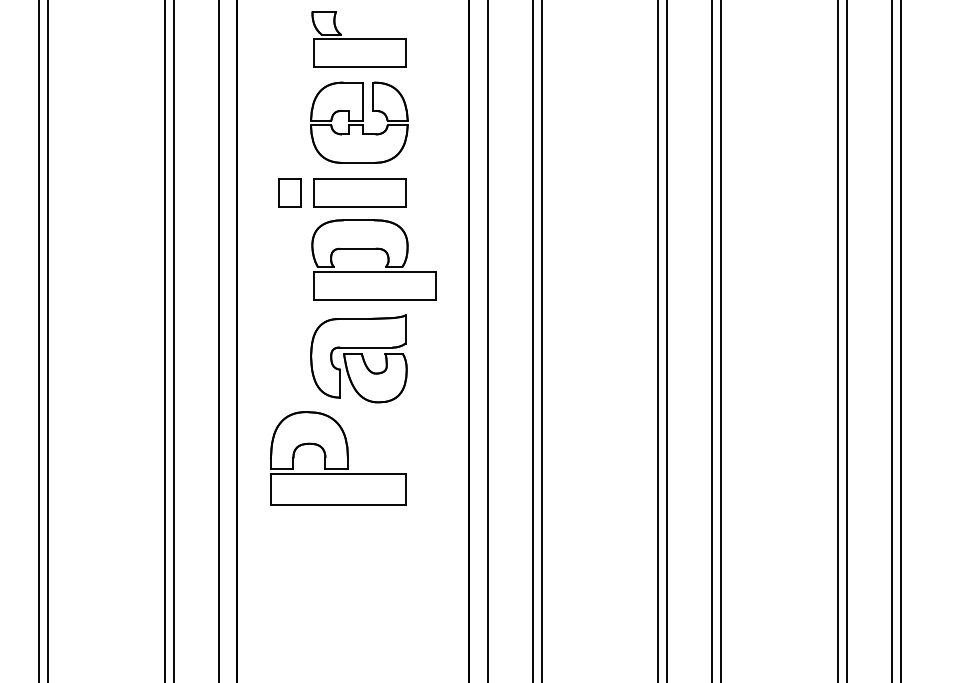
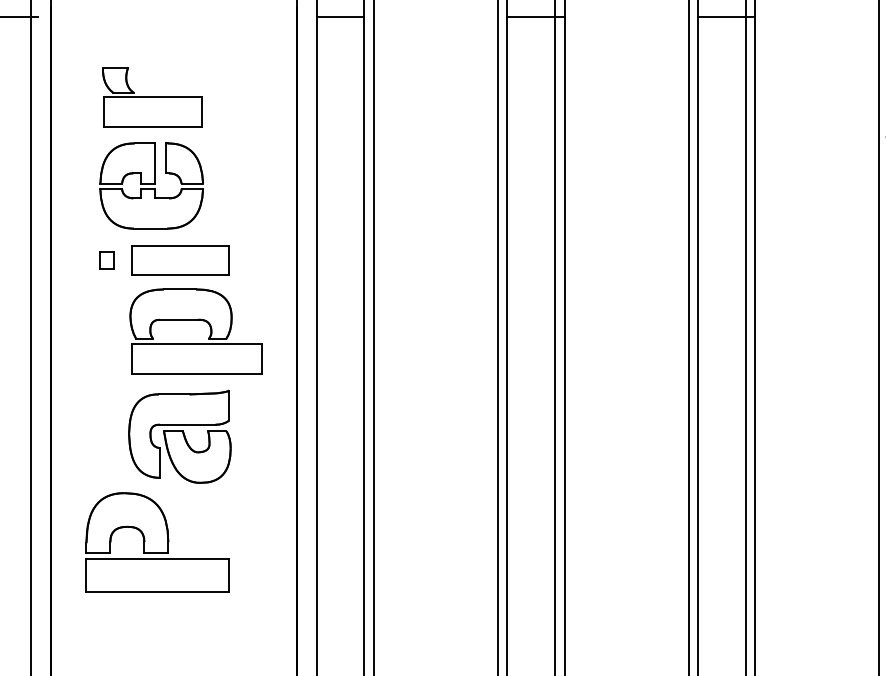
part: (358, 39) -> (151, 97), moved
part: (359, 122) -> (151, 185), moved
part: (289, 192) -> (106, 260), size x0.6

